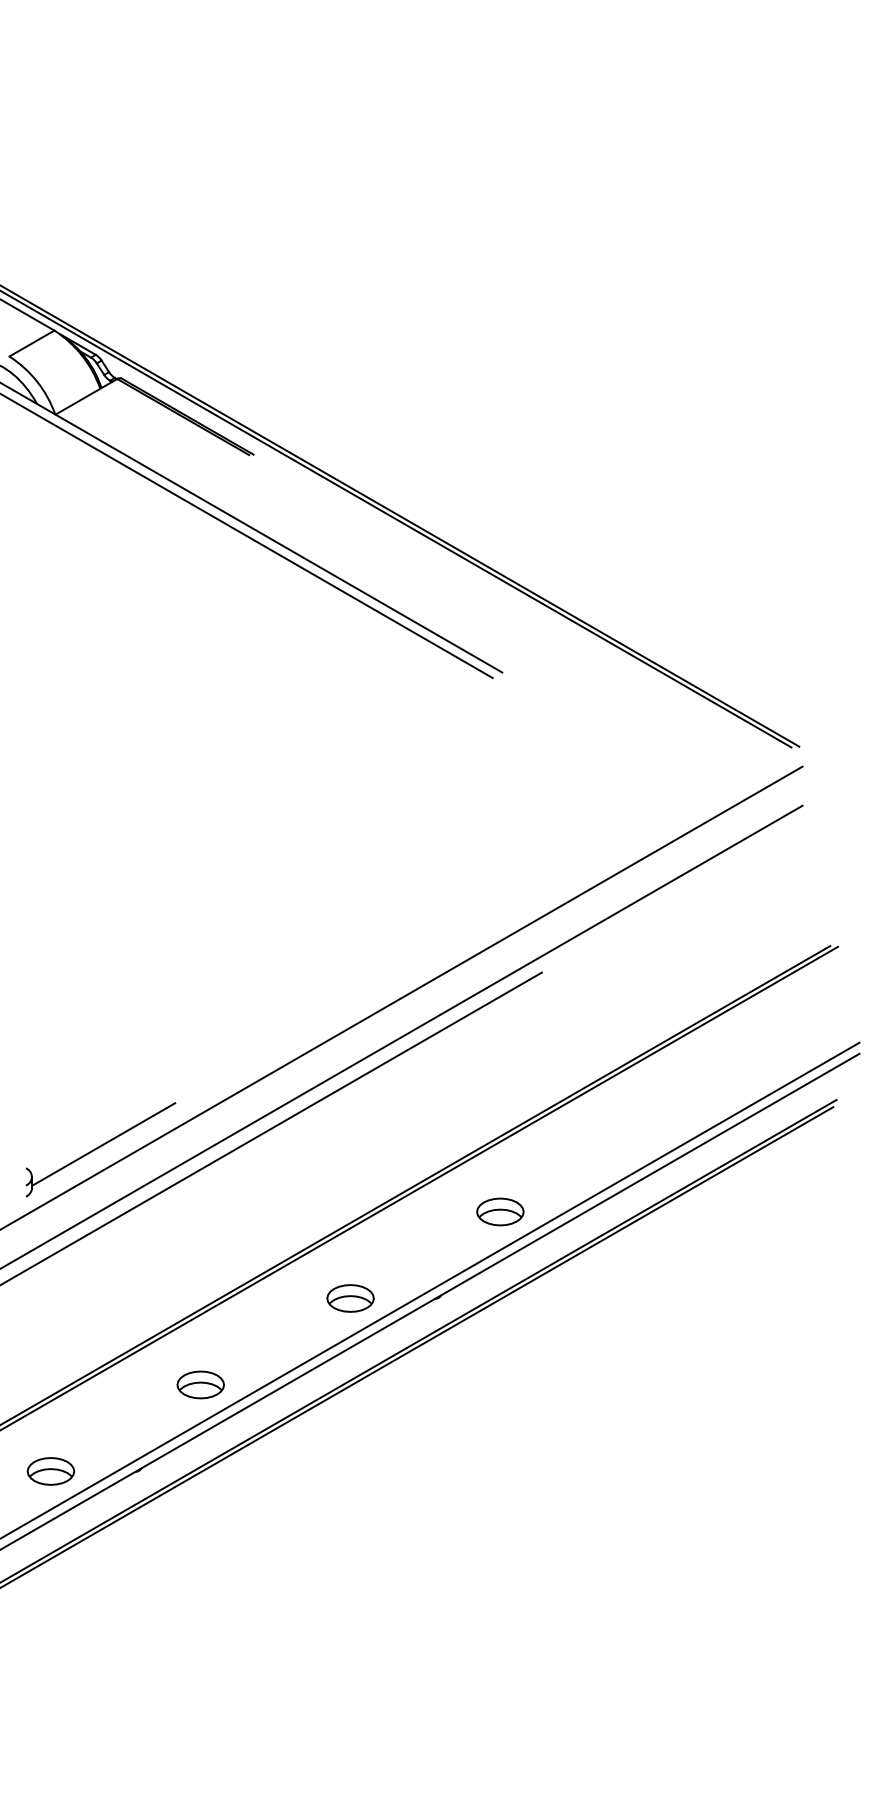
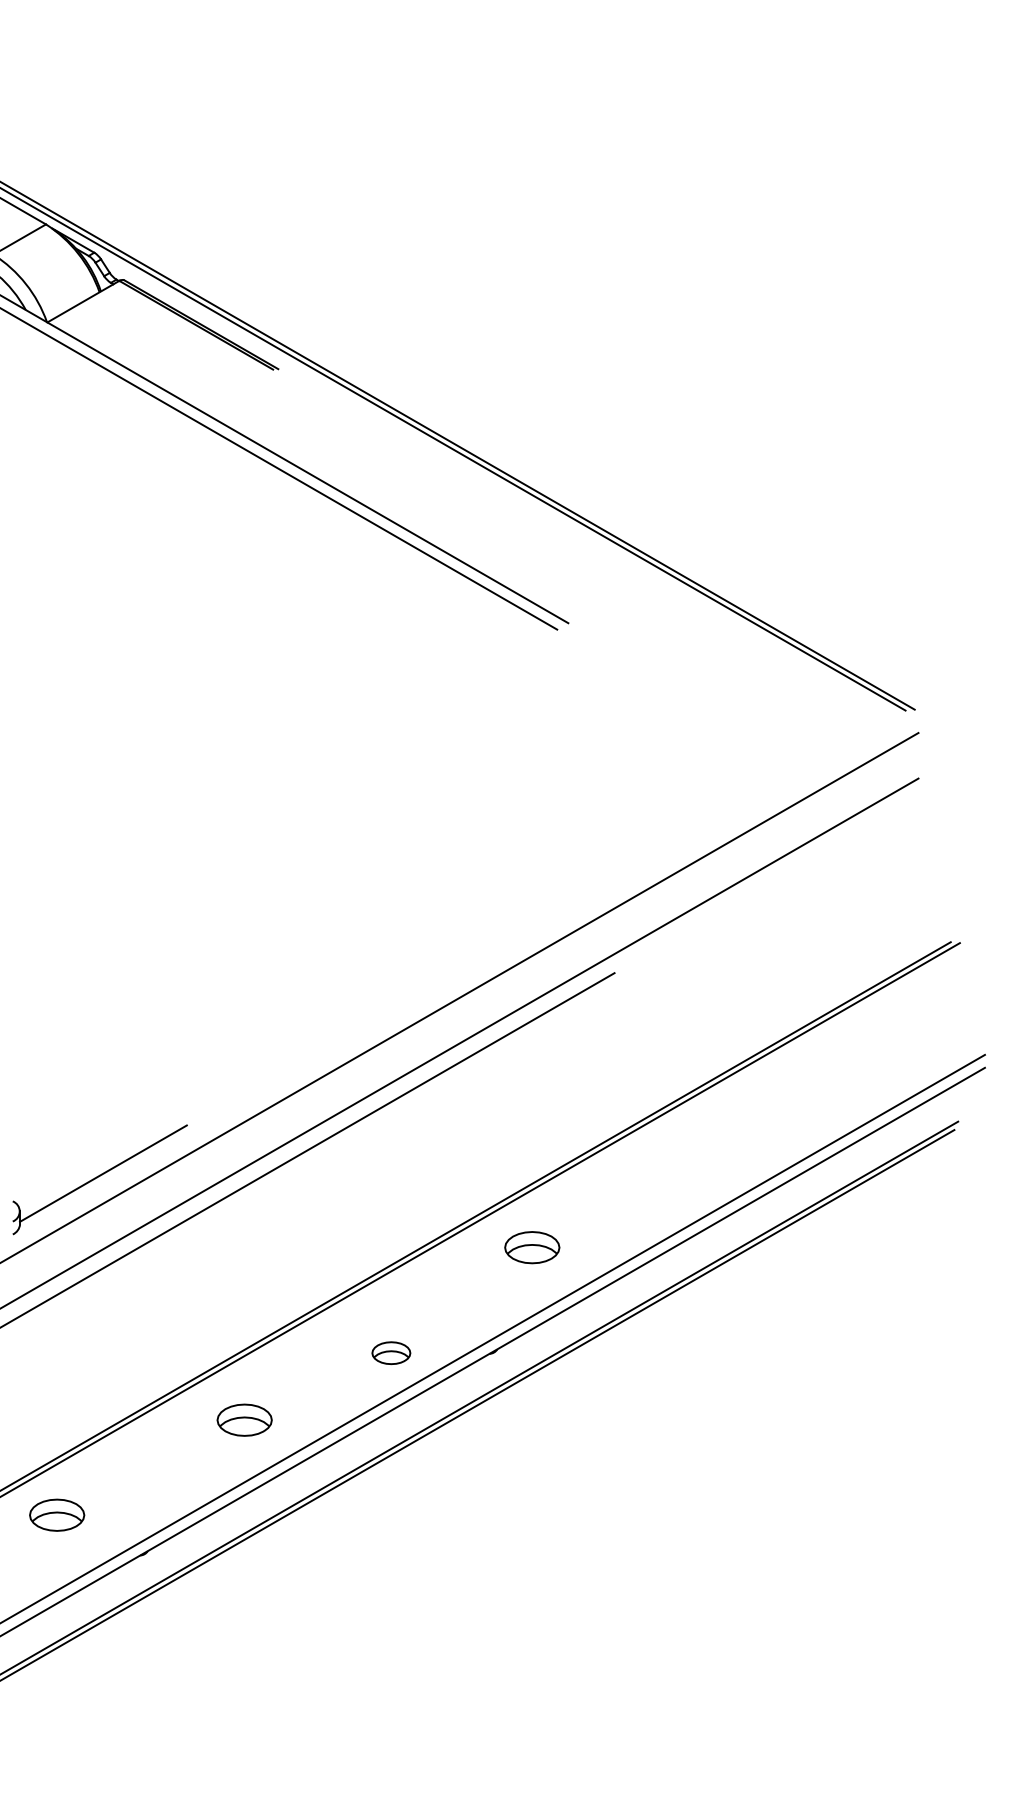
part: (500, 1211) -> (532, 1247), moved
part: (350, 1298) -> (391, 1353), size x0.7
part: (200, 1384) -> (244, 1419), moved
part: (50, 1471) -> (56, 1515), moved

